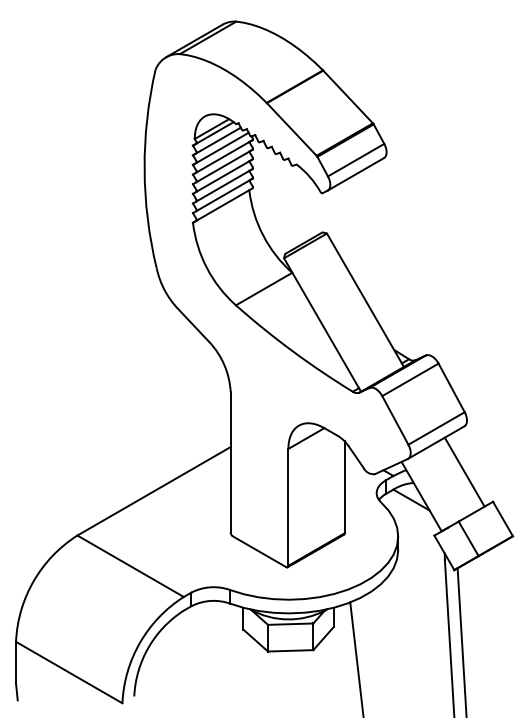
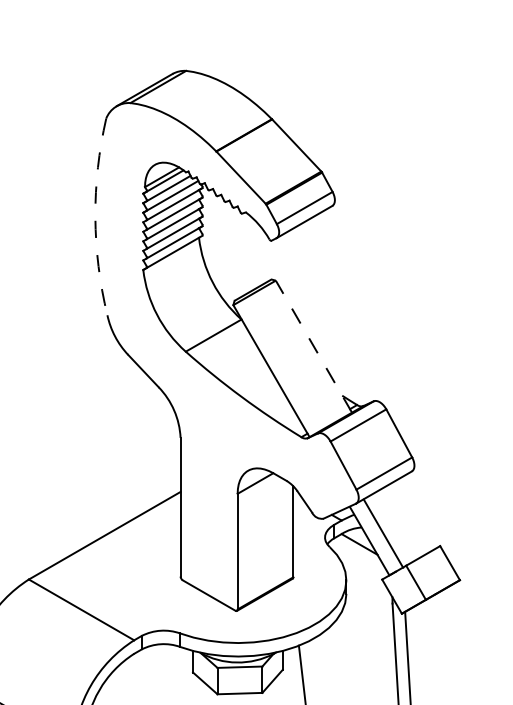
arc: (144, 169) -> (95, 217), solid -> dashed
line: (365, 299) -> (313, 345), solid -> dashed
line: (464, 471) -> (383, 532), moved

